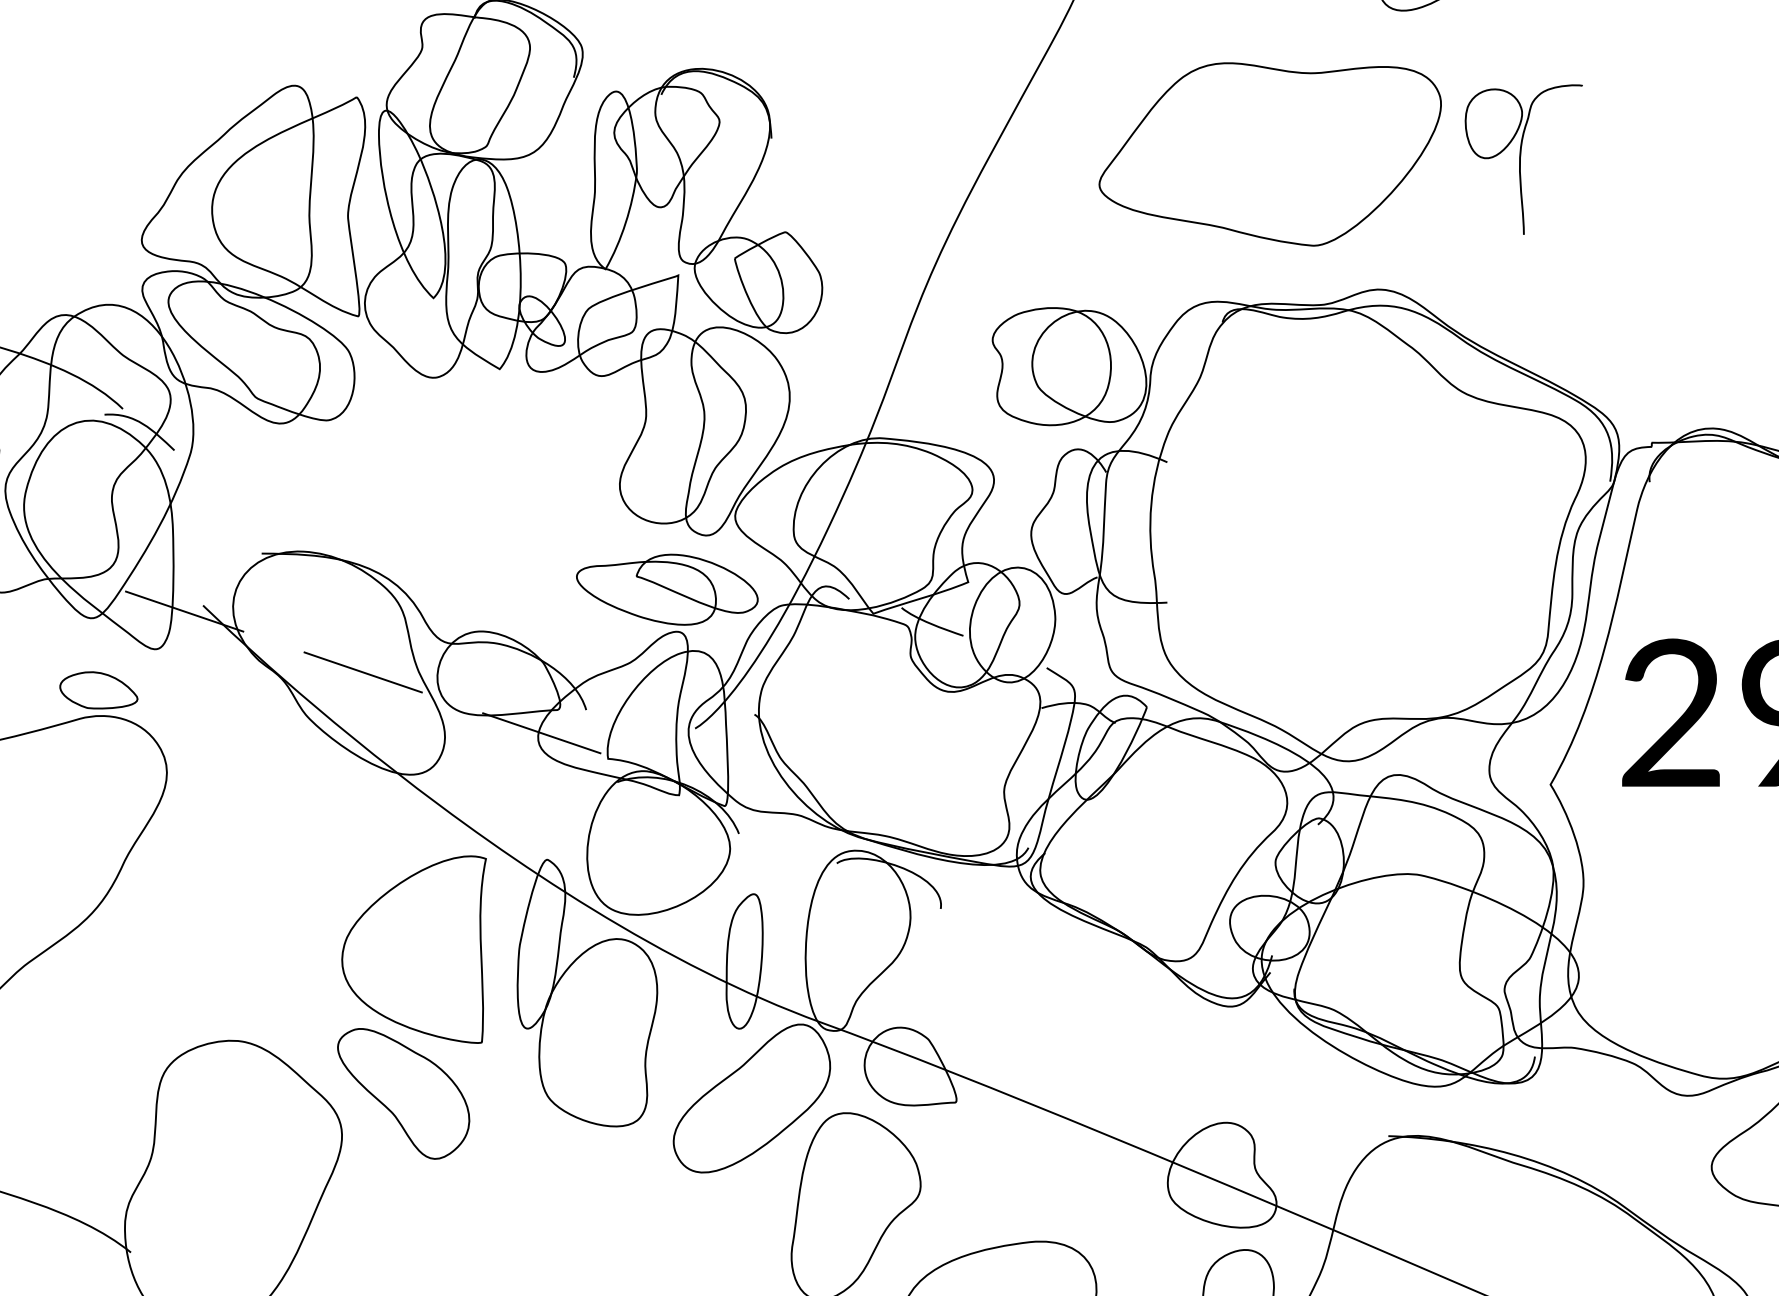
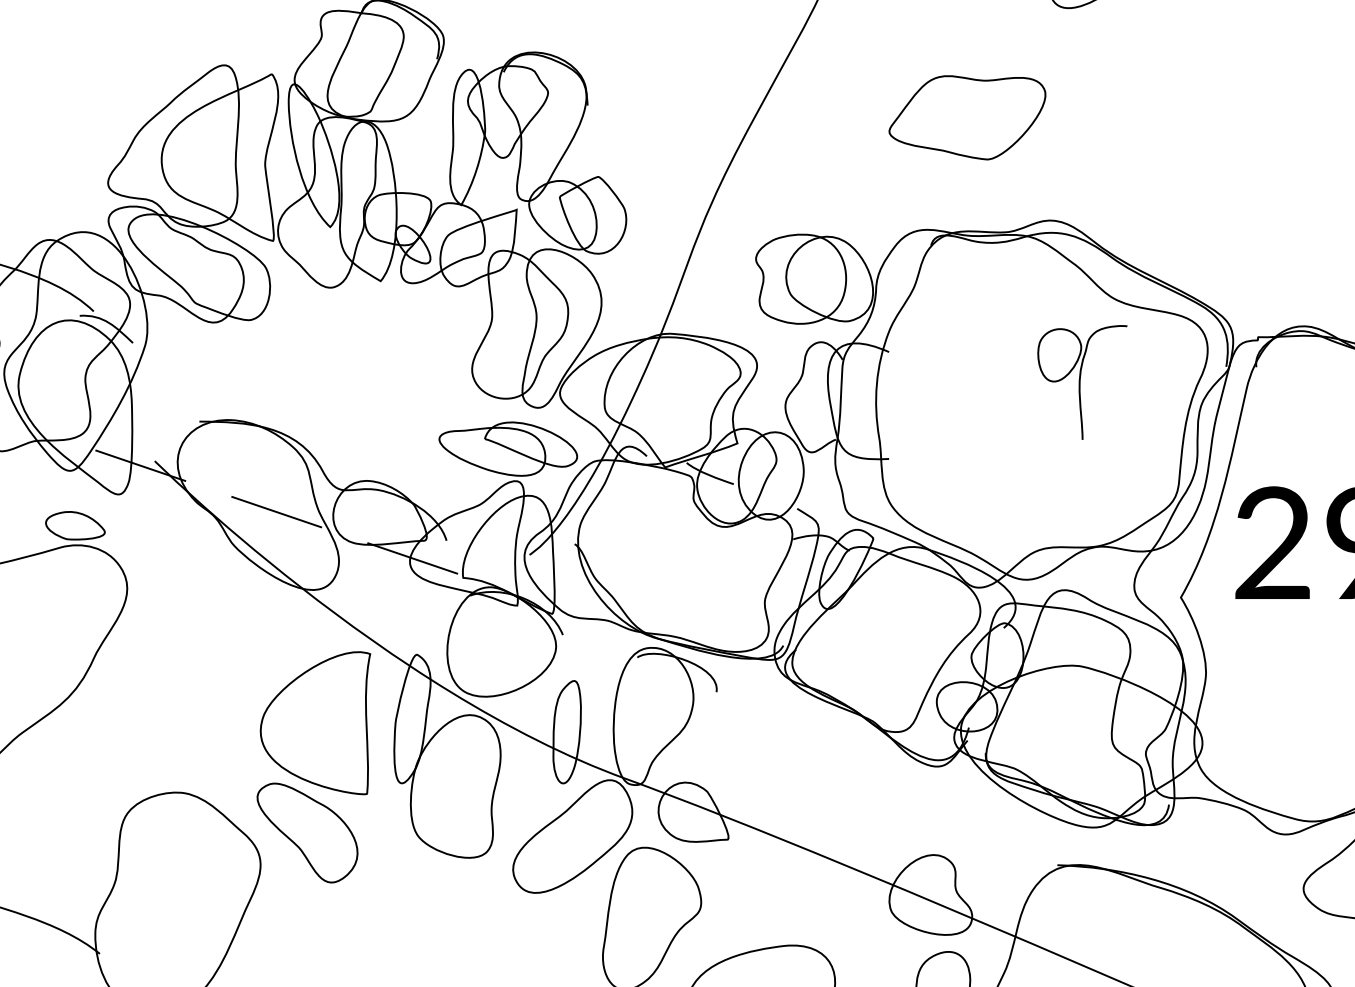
part: (1270, 154) -> (967, 117), size x0.6
part: (1523, 159) -> (1082, 382), moved

